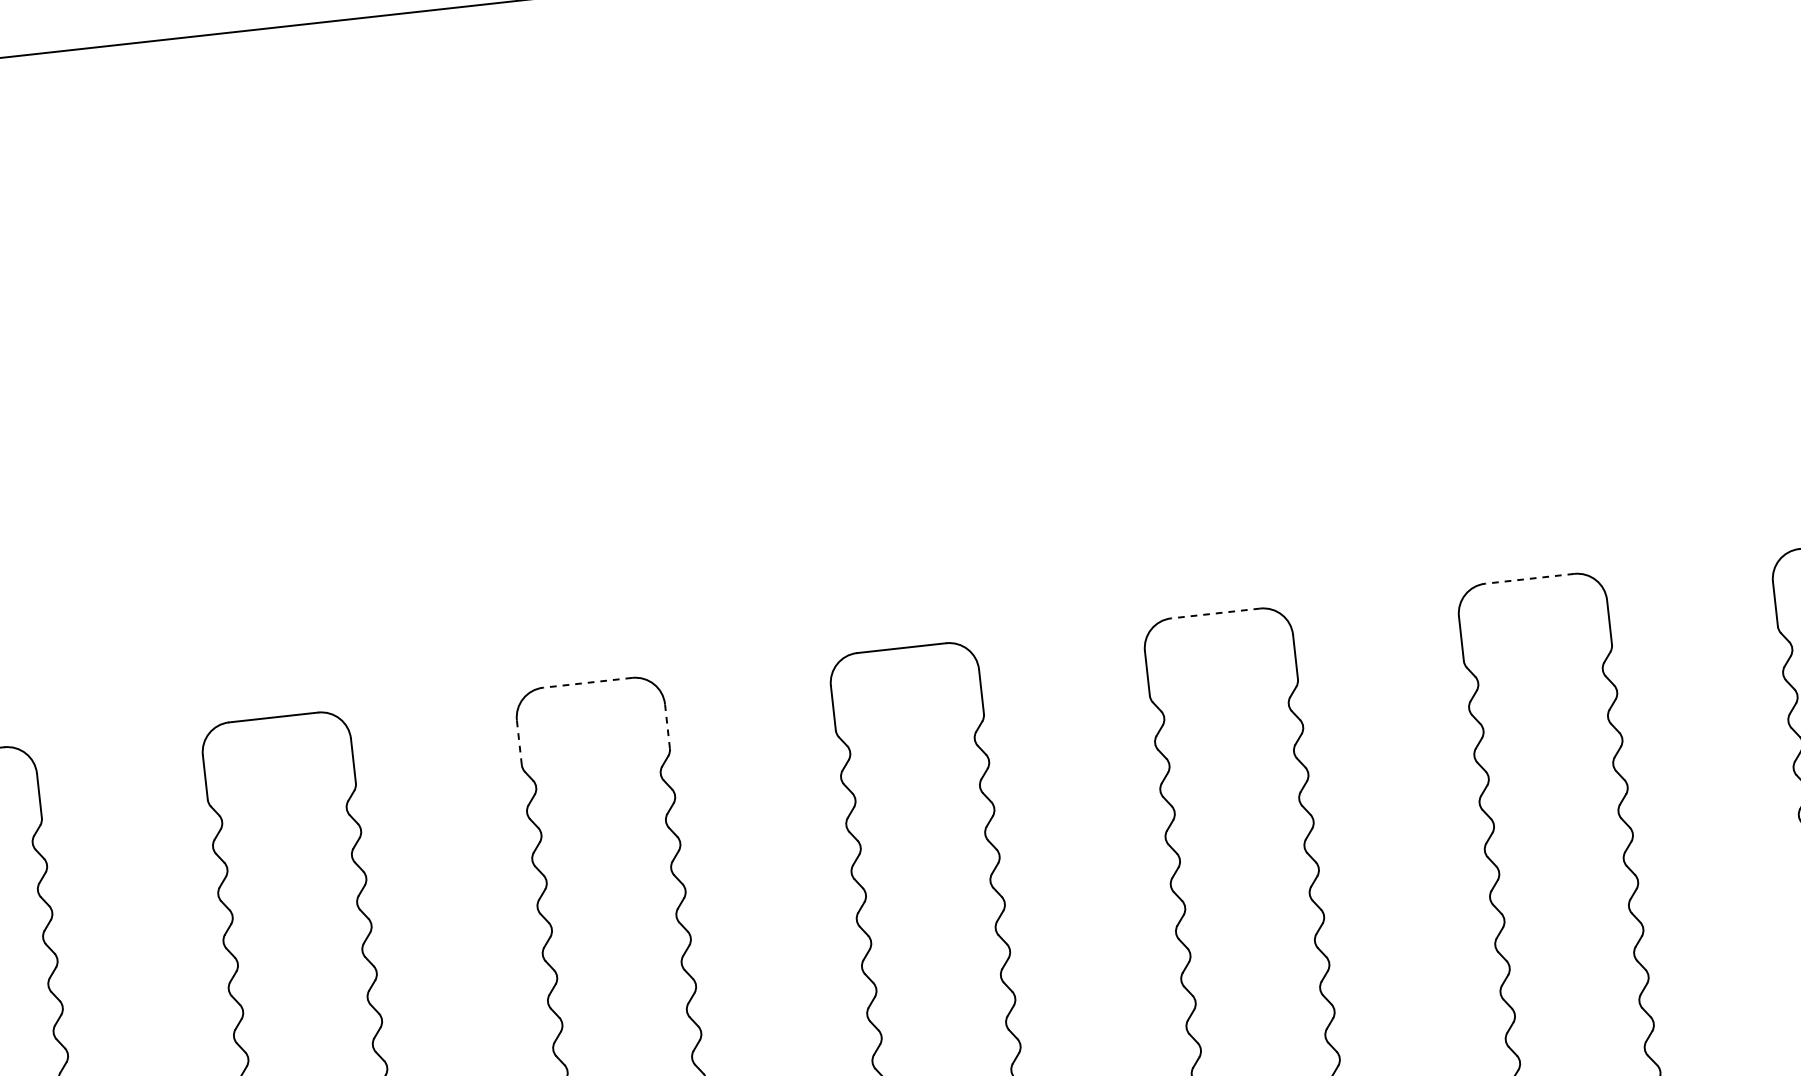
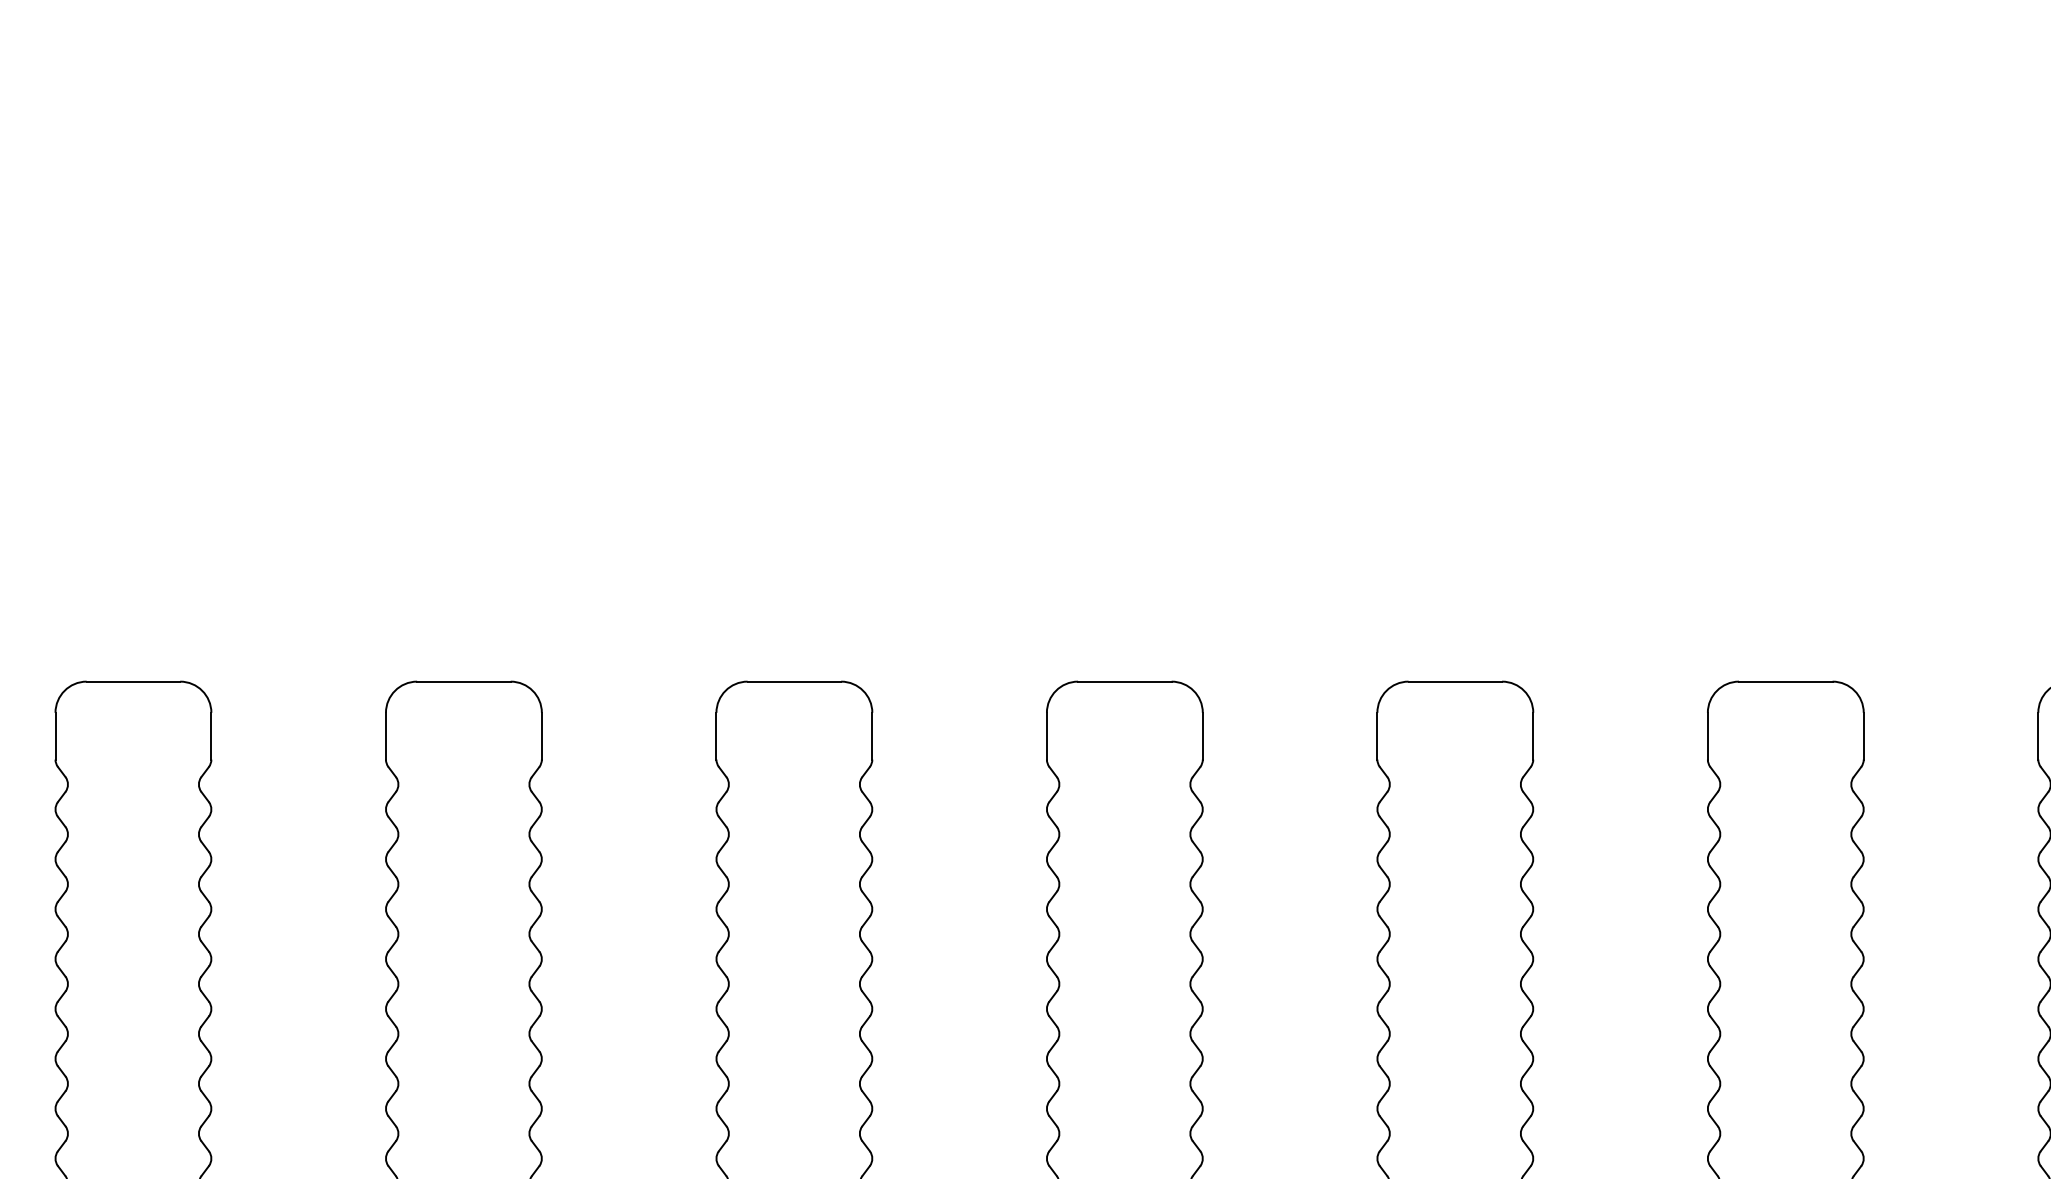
line: (1529, 578) -> (1455, 681), dashed -> solid
line: (1215, 613) -> (1124, 681), dashed -> solid
line: (587, 682) -> (463, 681), dashed -> solid
line: (667, 725) -> (541, 735), dashed -> solid
line: (518, 743) -> (385, 736), dashed -> solid

